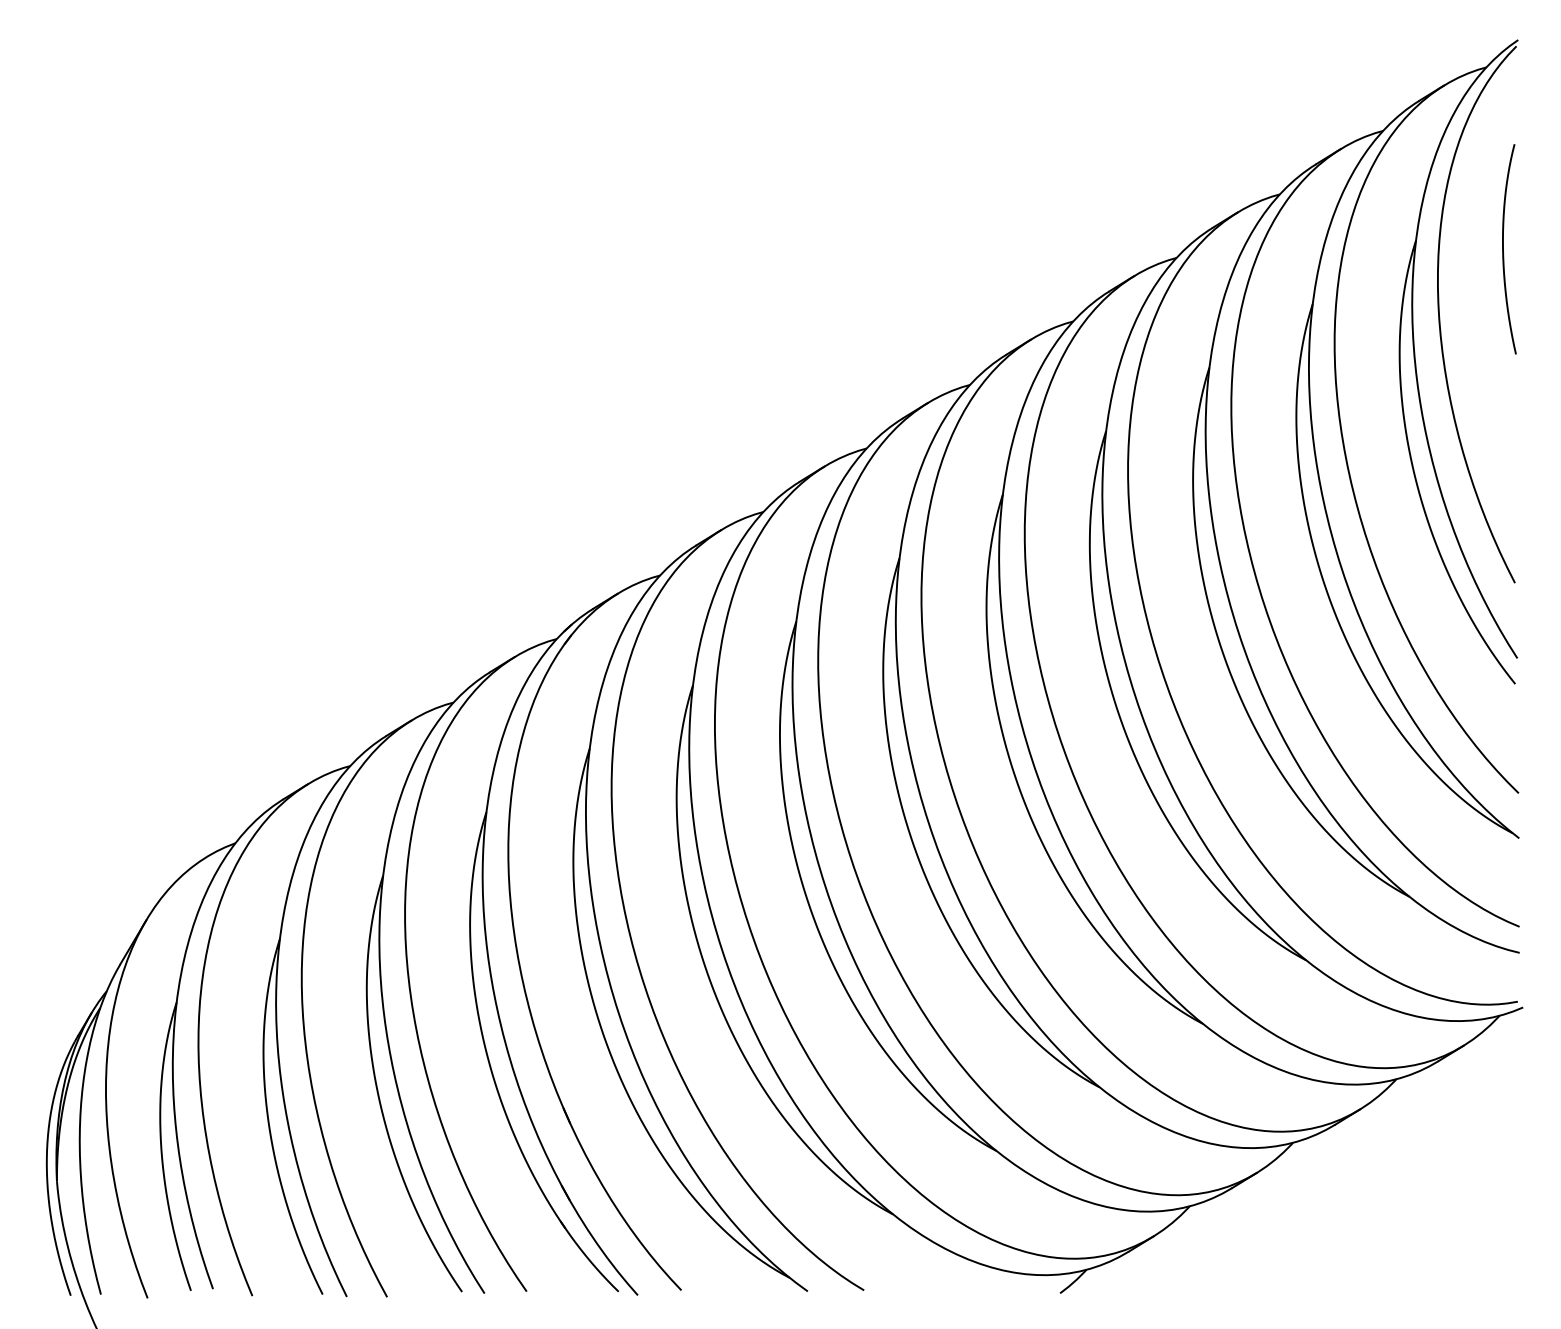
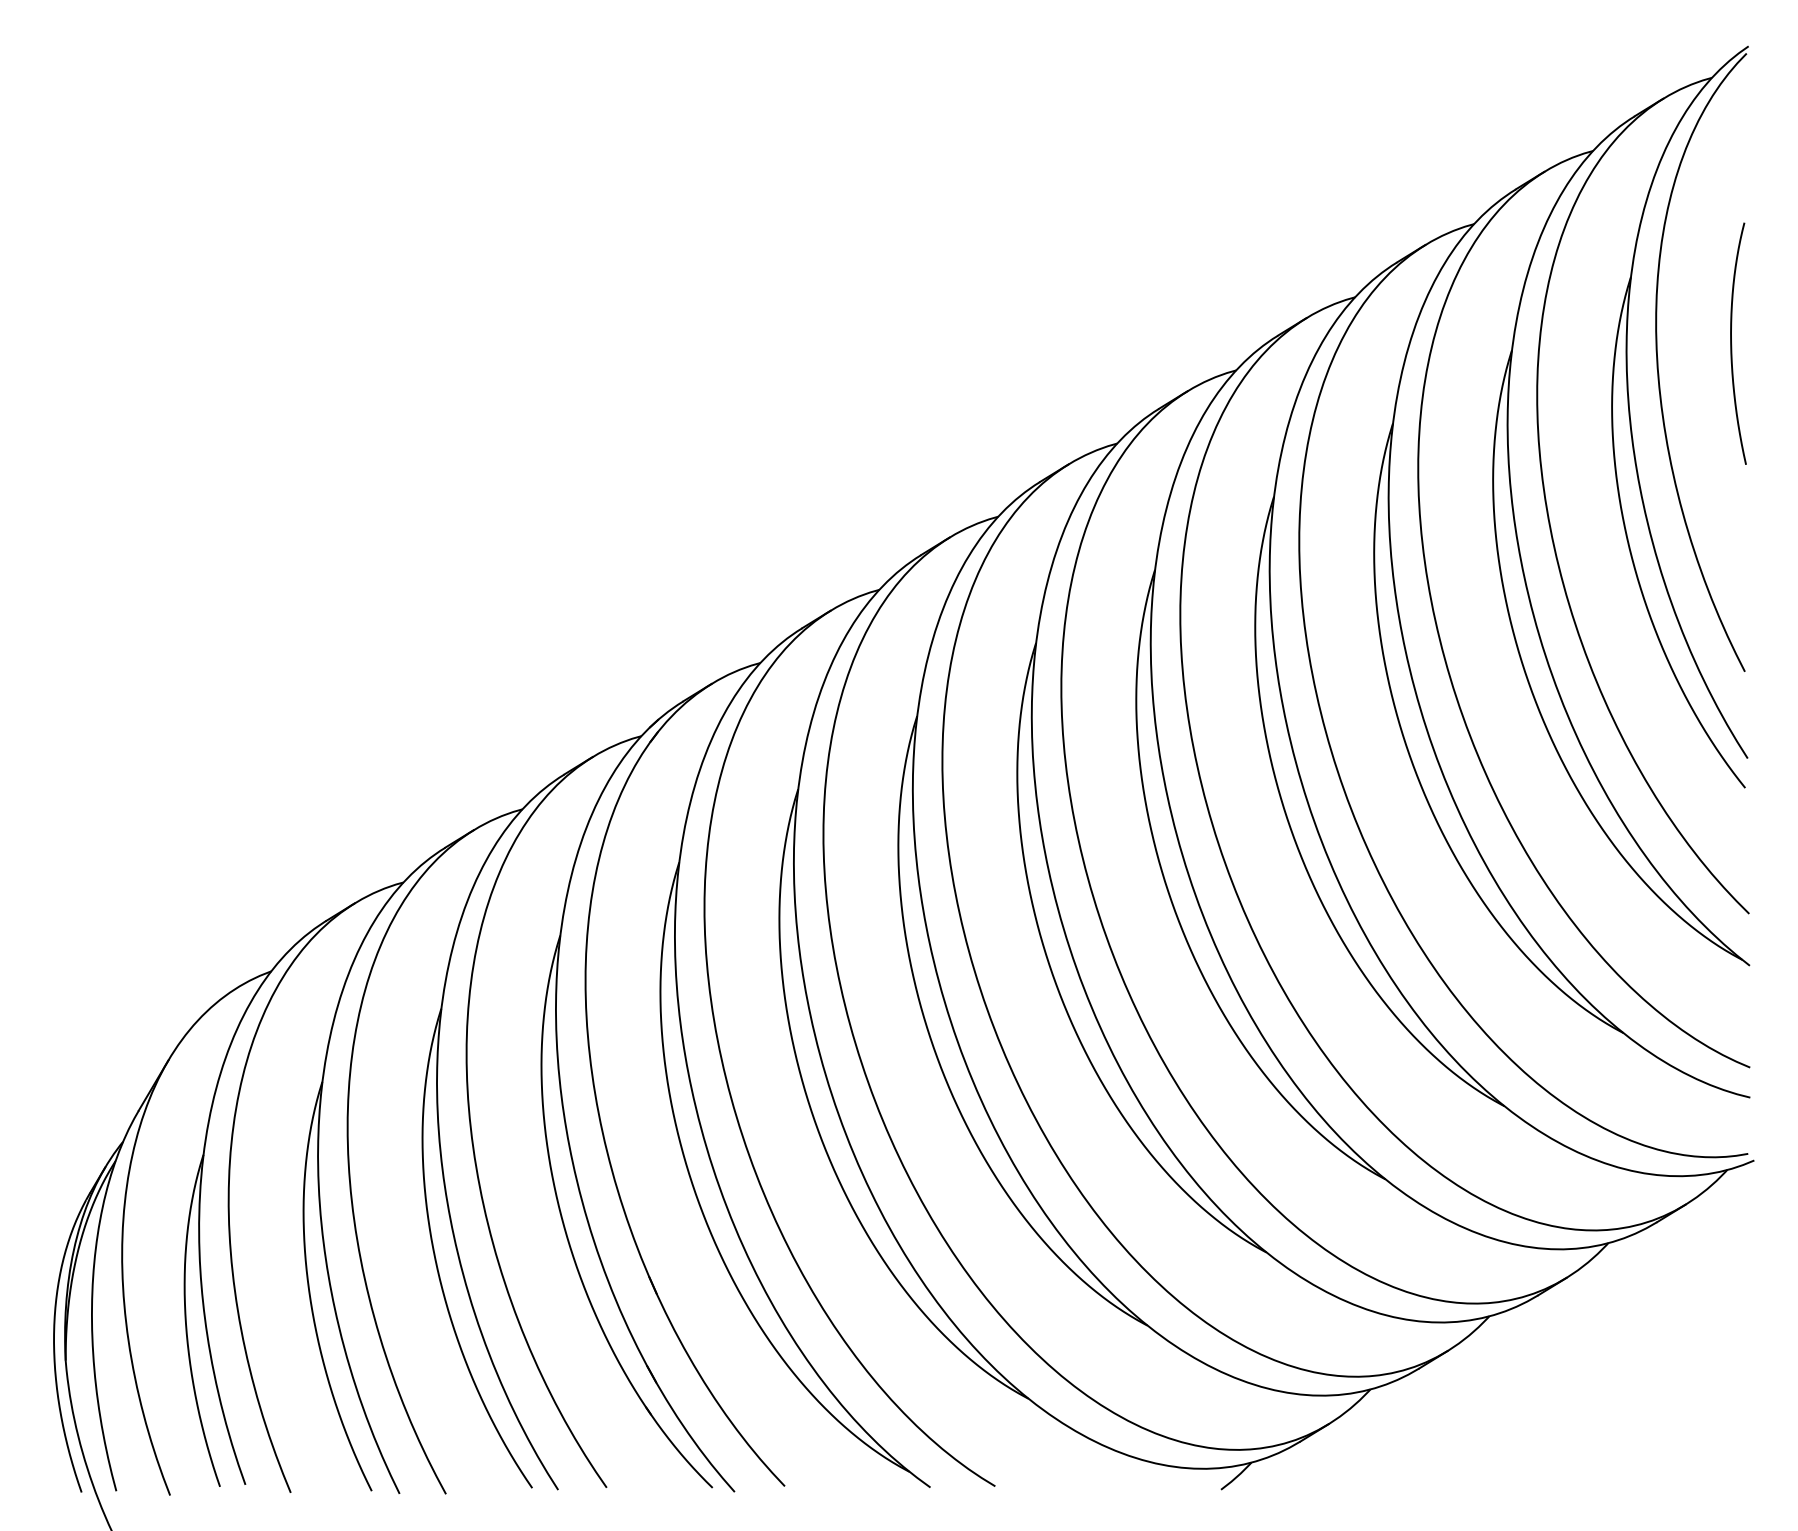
curve: (1503, 249) -> (1731, 343), moved

